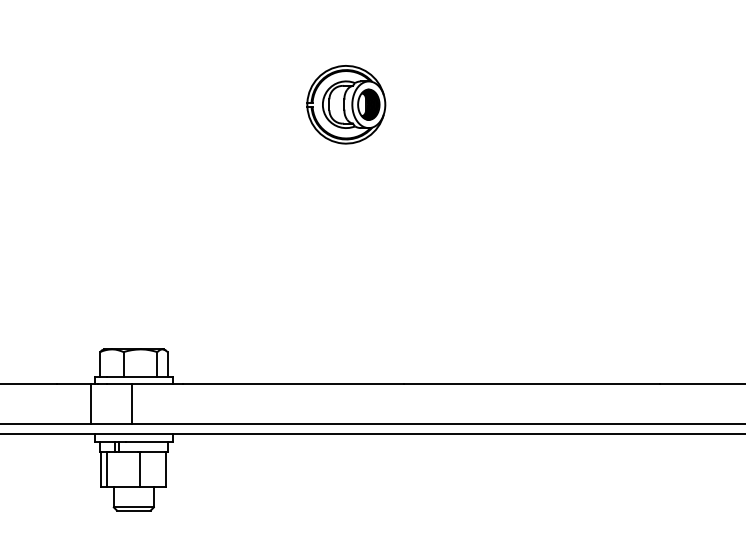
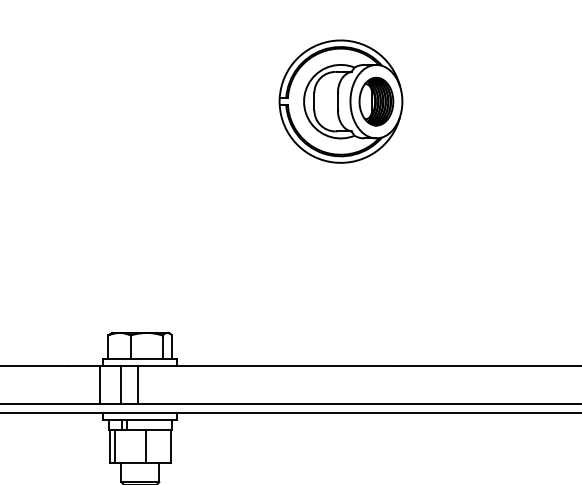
part: (346, 104) -> (341, 101), size x1.67
line: (113, 404) -> (121, 385), added

